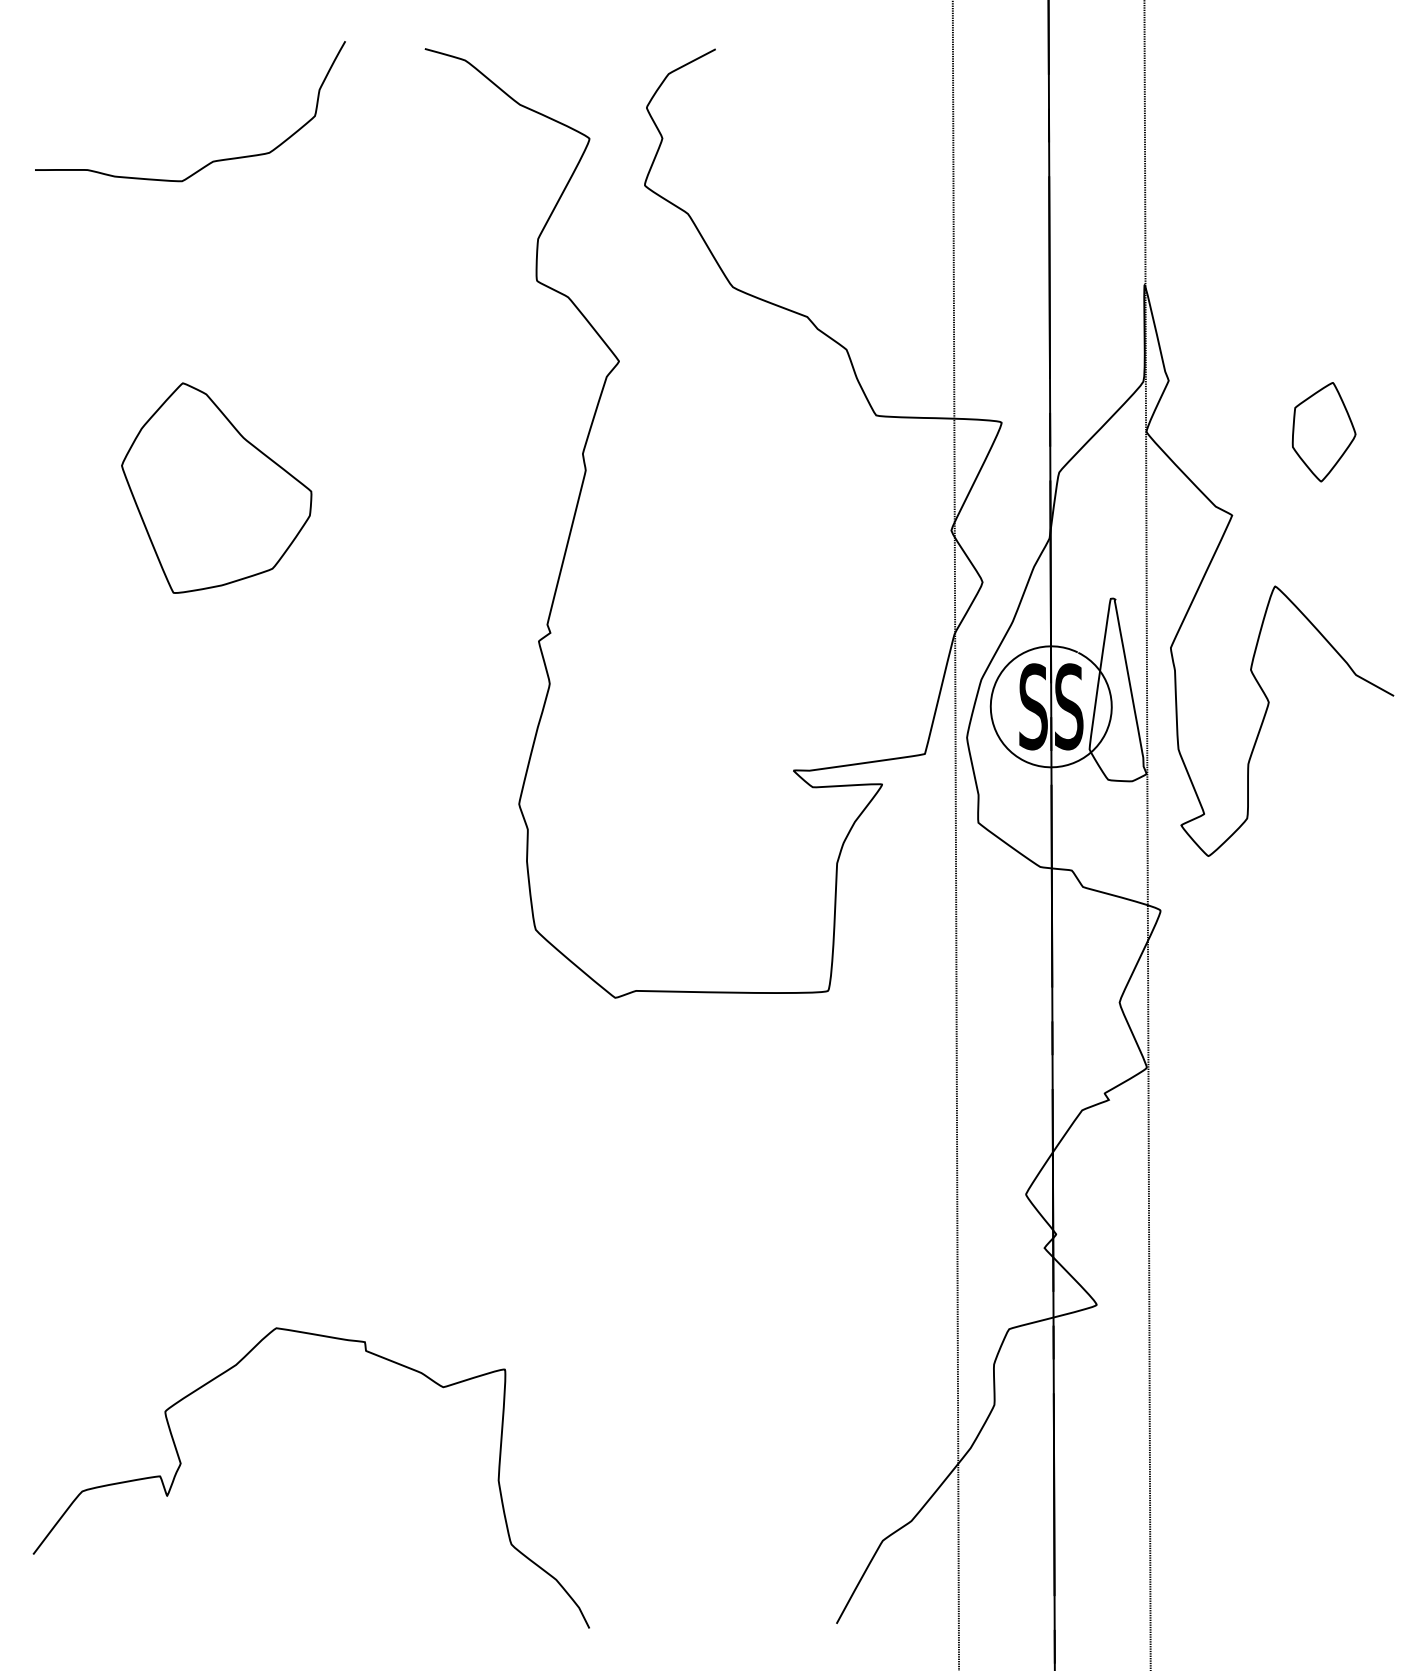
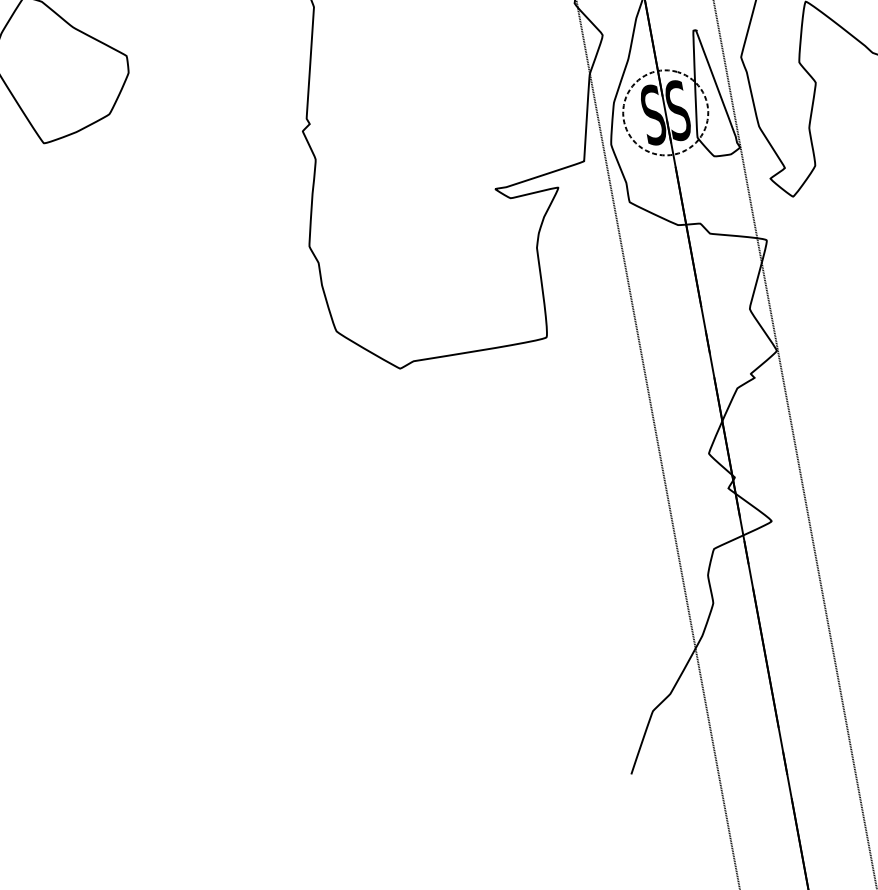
arc: (1024, 761) -> (653, 154), solid -> dashed
curve: (181, 1464) -> (157, 745), removed

